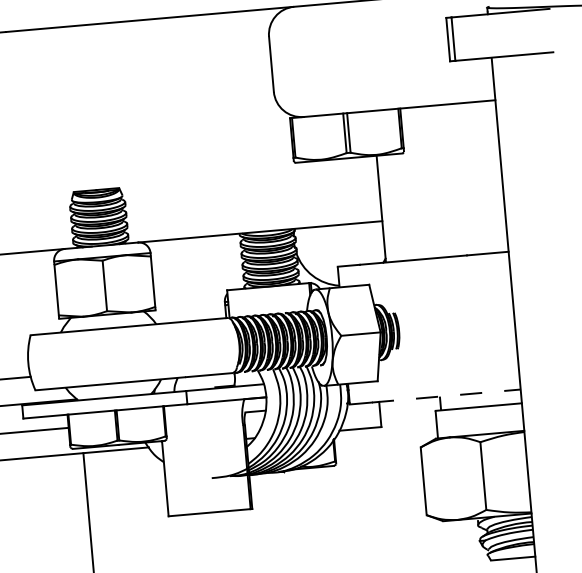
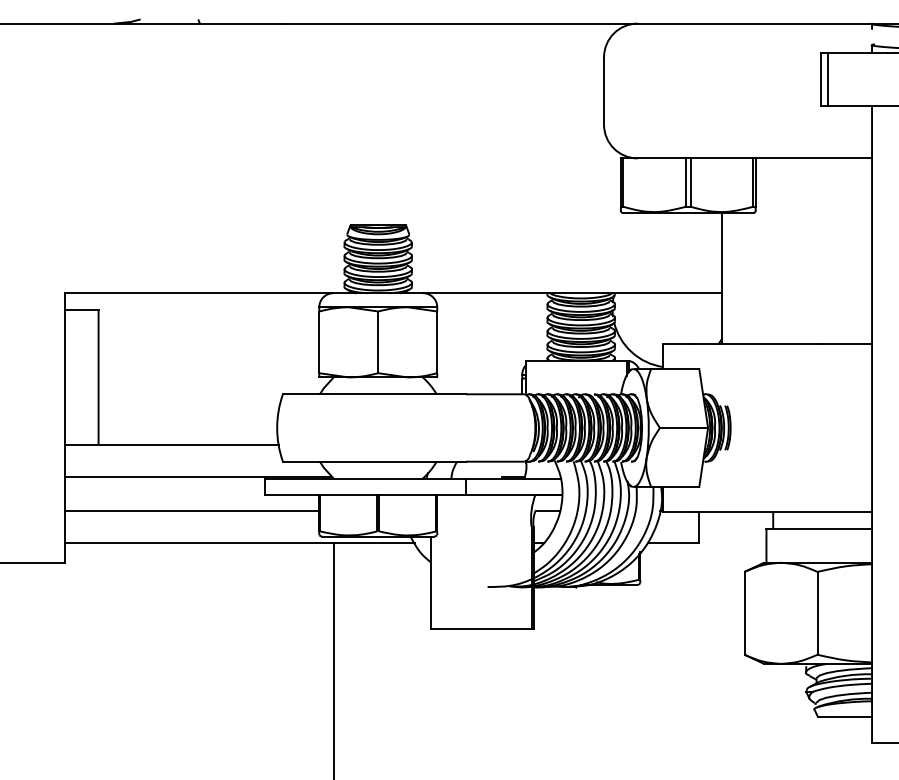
line: (446, 396) -> (781, 512), dashed -> solid

